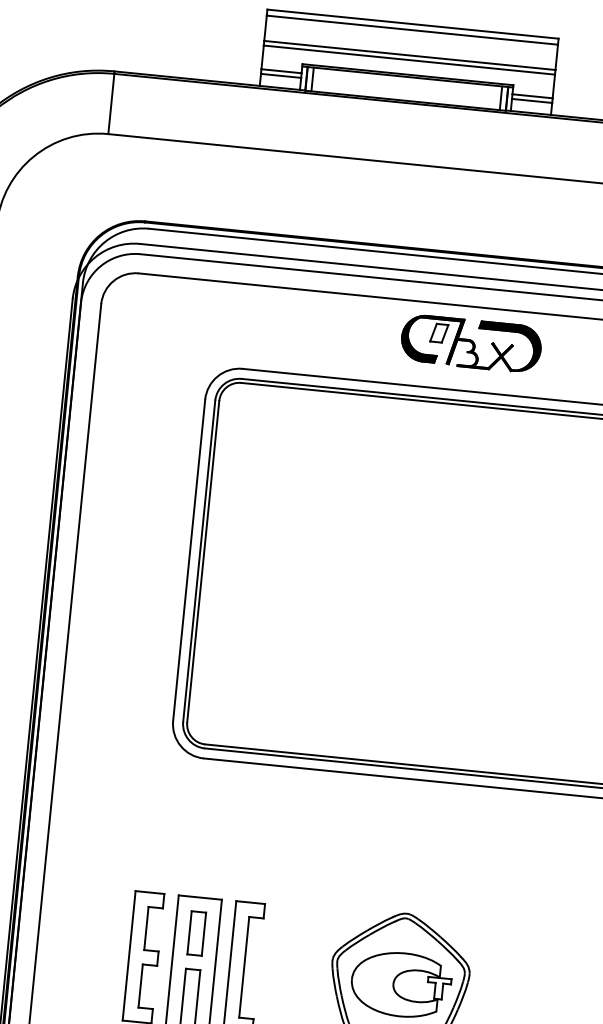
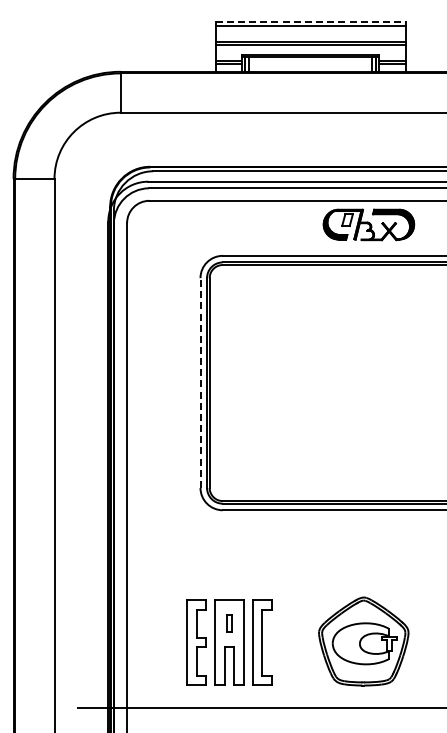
line: (414, 23) -> (311, 21), solid -> dashed
line: (189, 560) -> (200, 383), solid -> dashed
part: (196, 932) -> (229, 623), size x0.6

